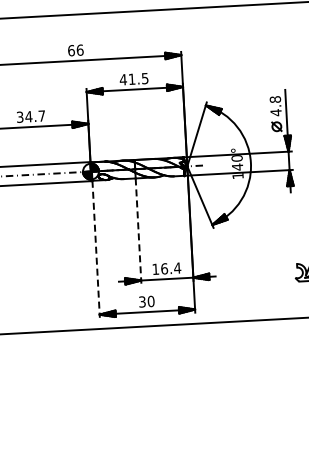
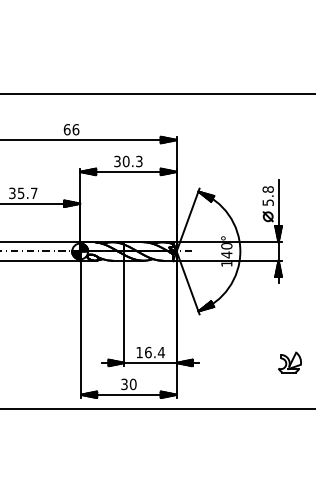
text: (133, 79) -> (127, 161), 41.5 -> 30.3
text: (275, 112) -> (267, 202), 4.8 -> 5.8
text: (28, 116) -> (20, 193), 34.7 -> 35.7
line: (138, 231) -> (124, 313), dashed -> solid
line: (96, 249) -> (81, 329), dashed -> solid

